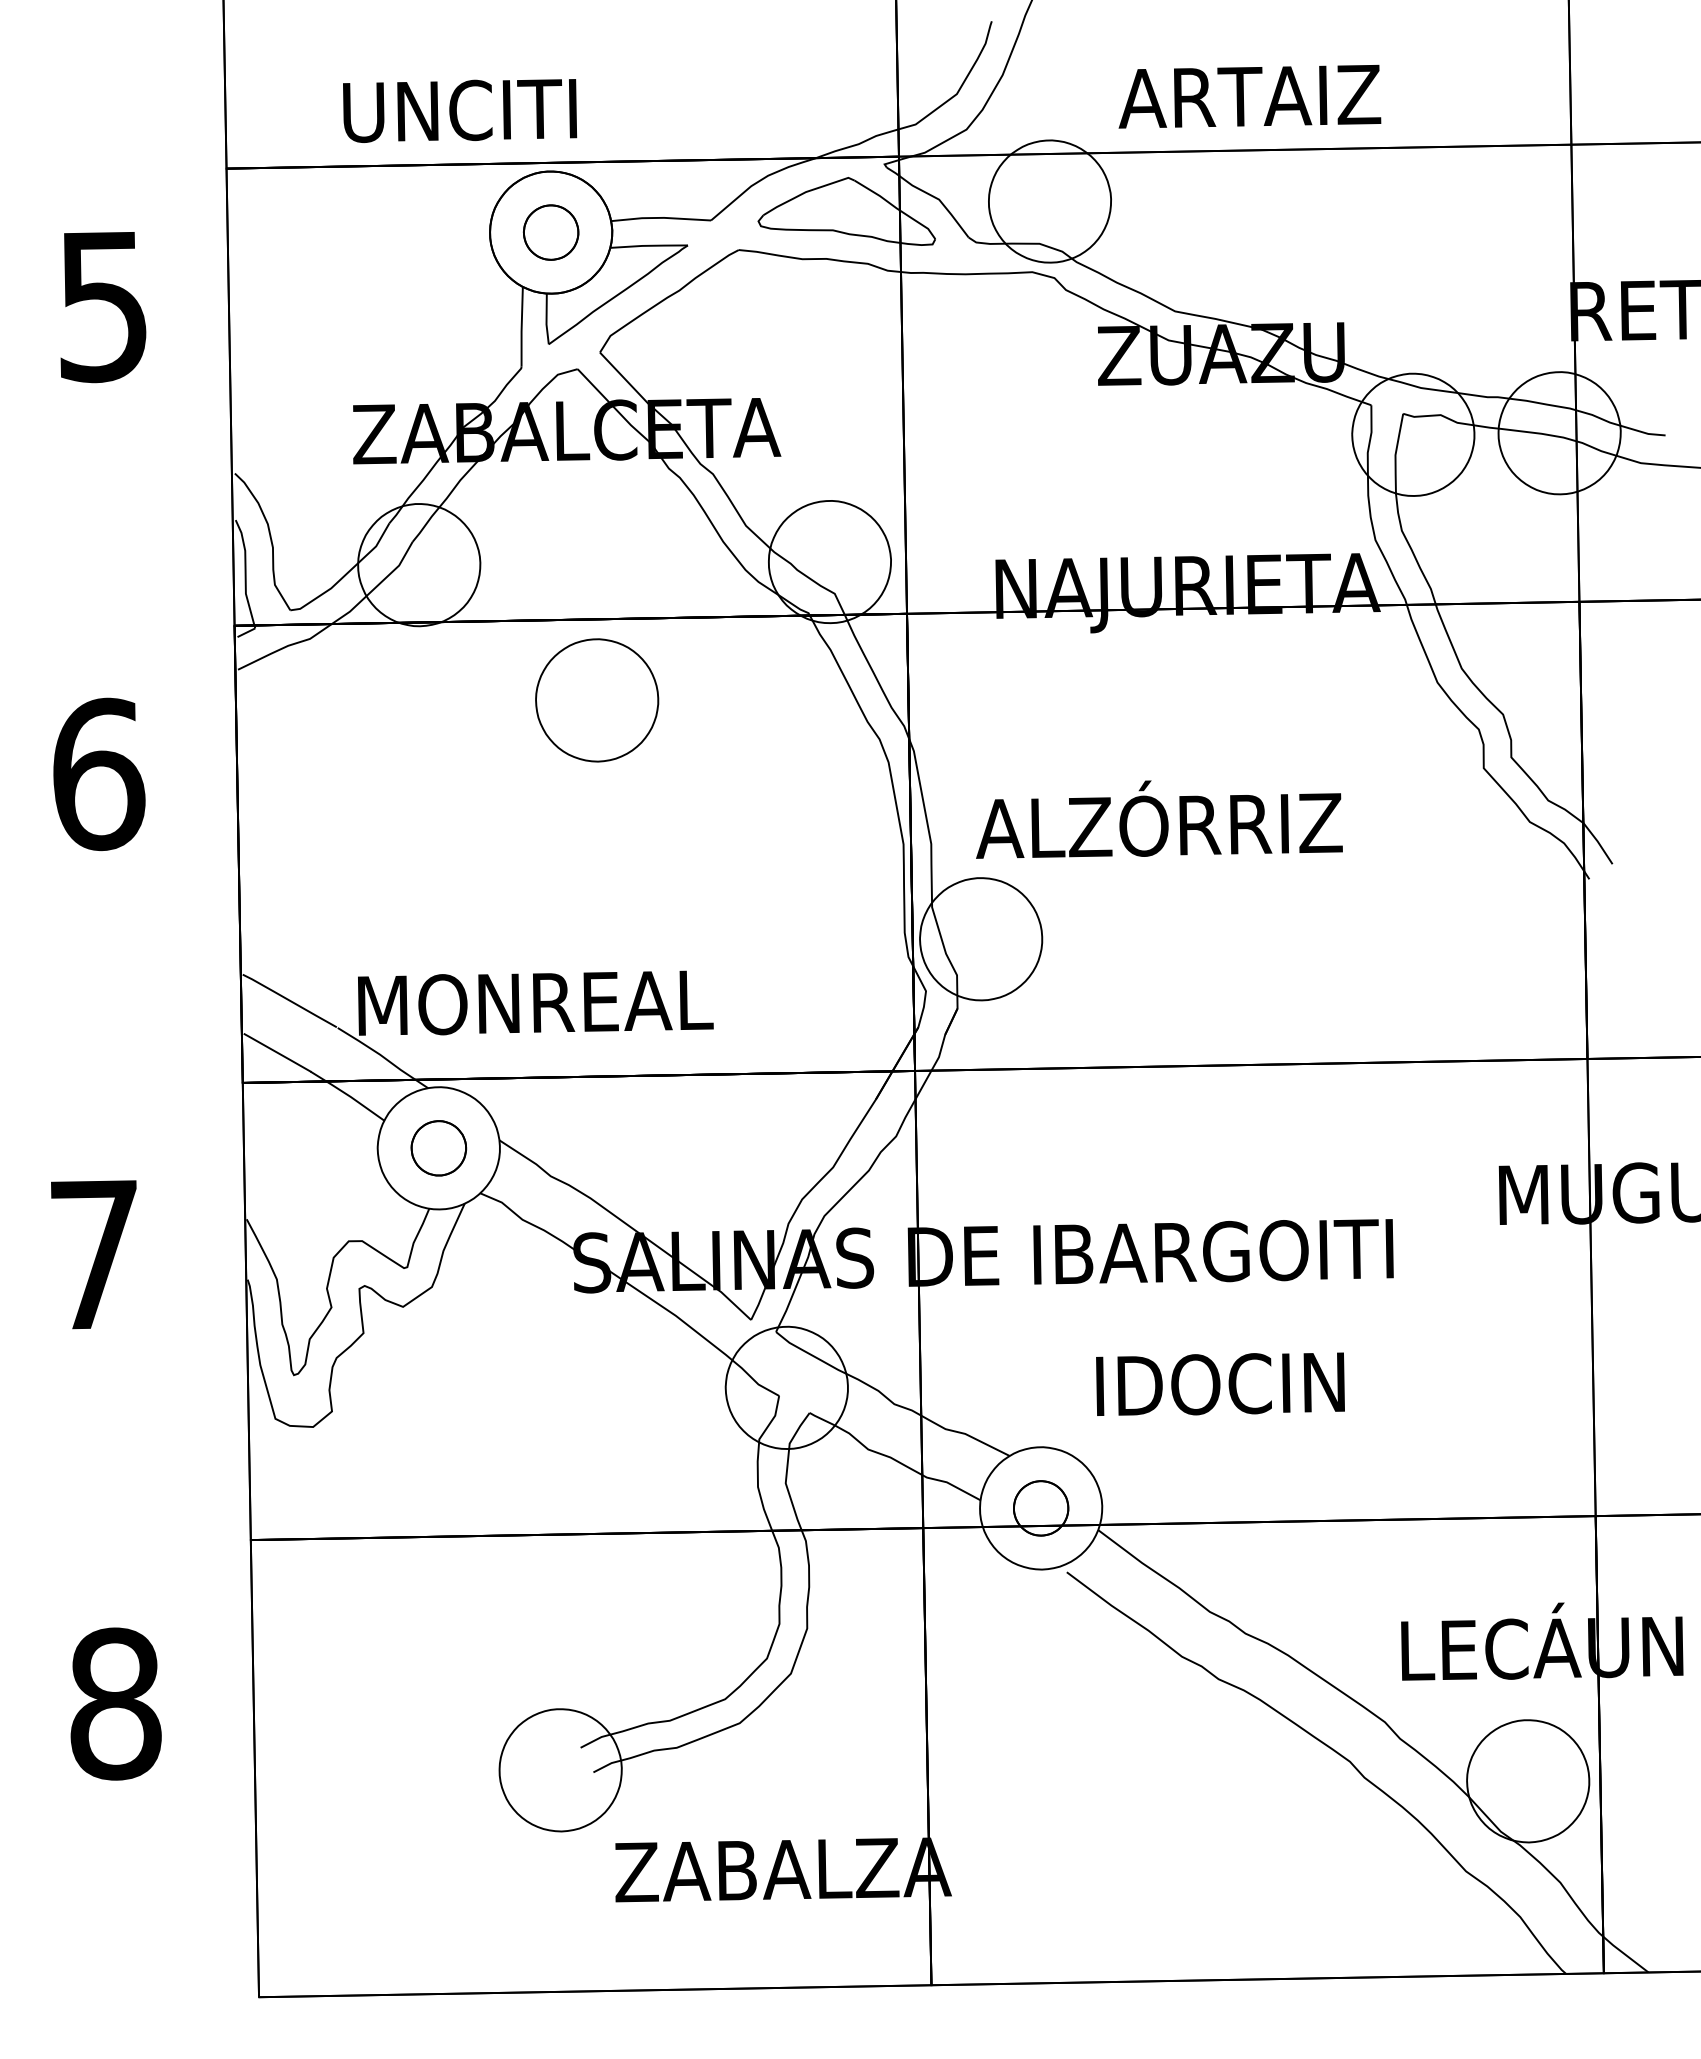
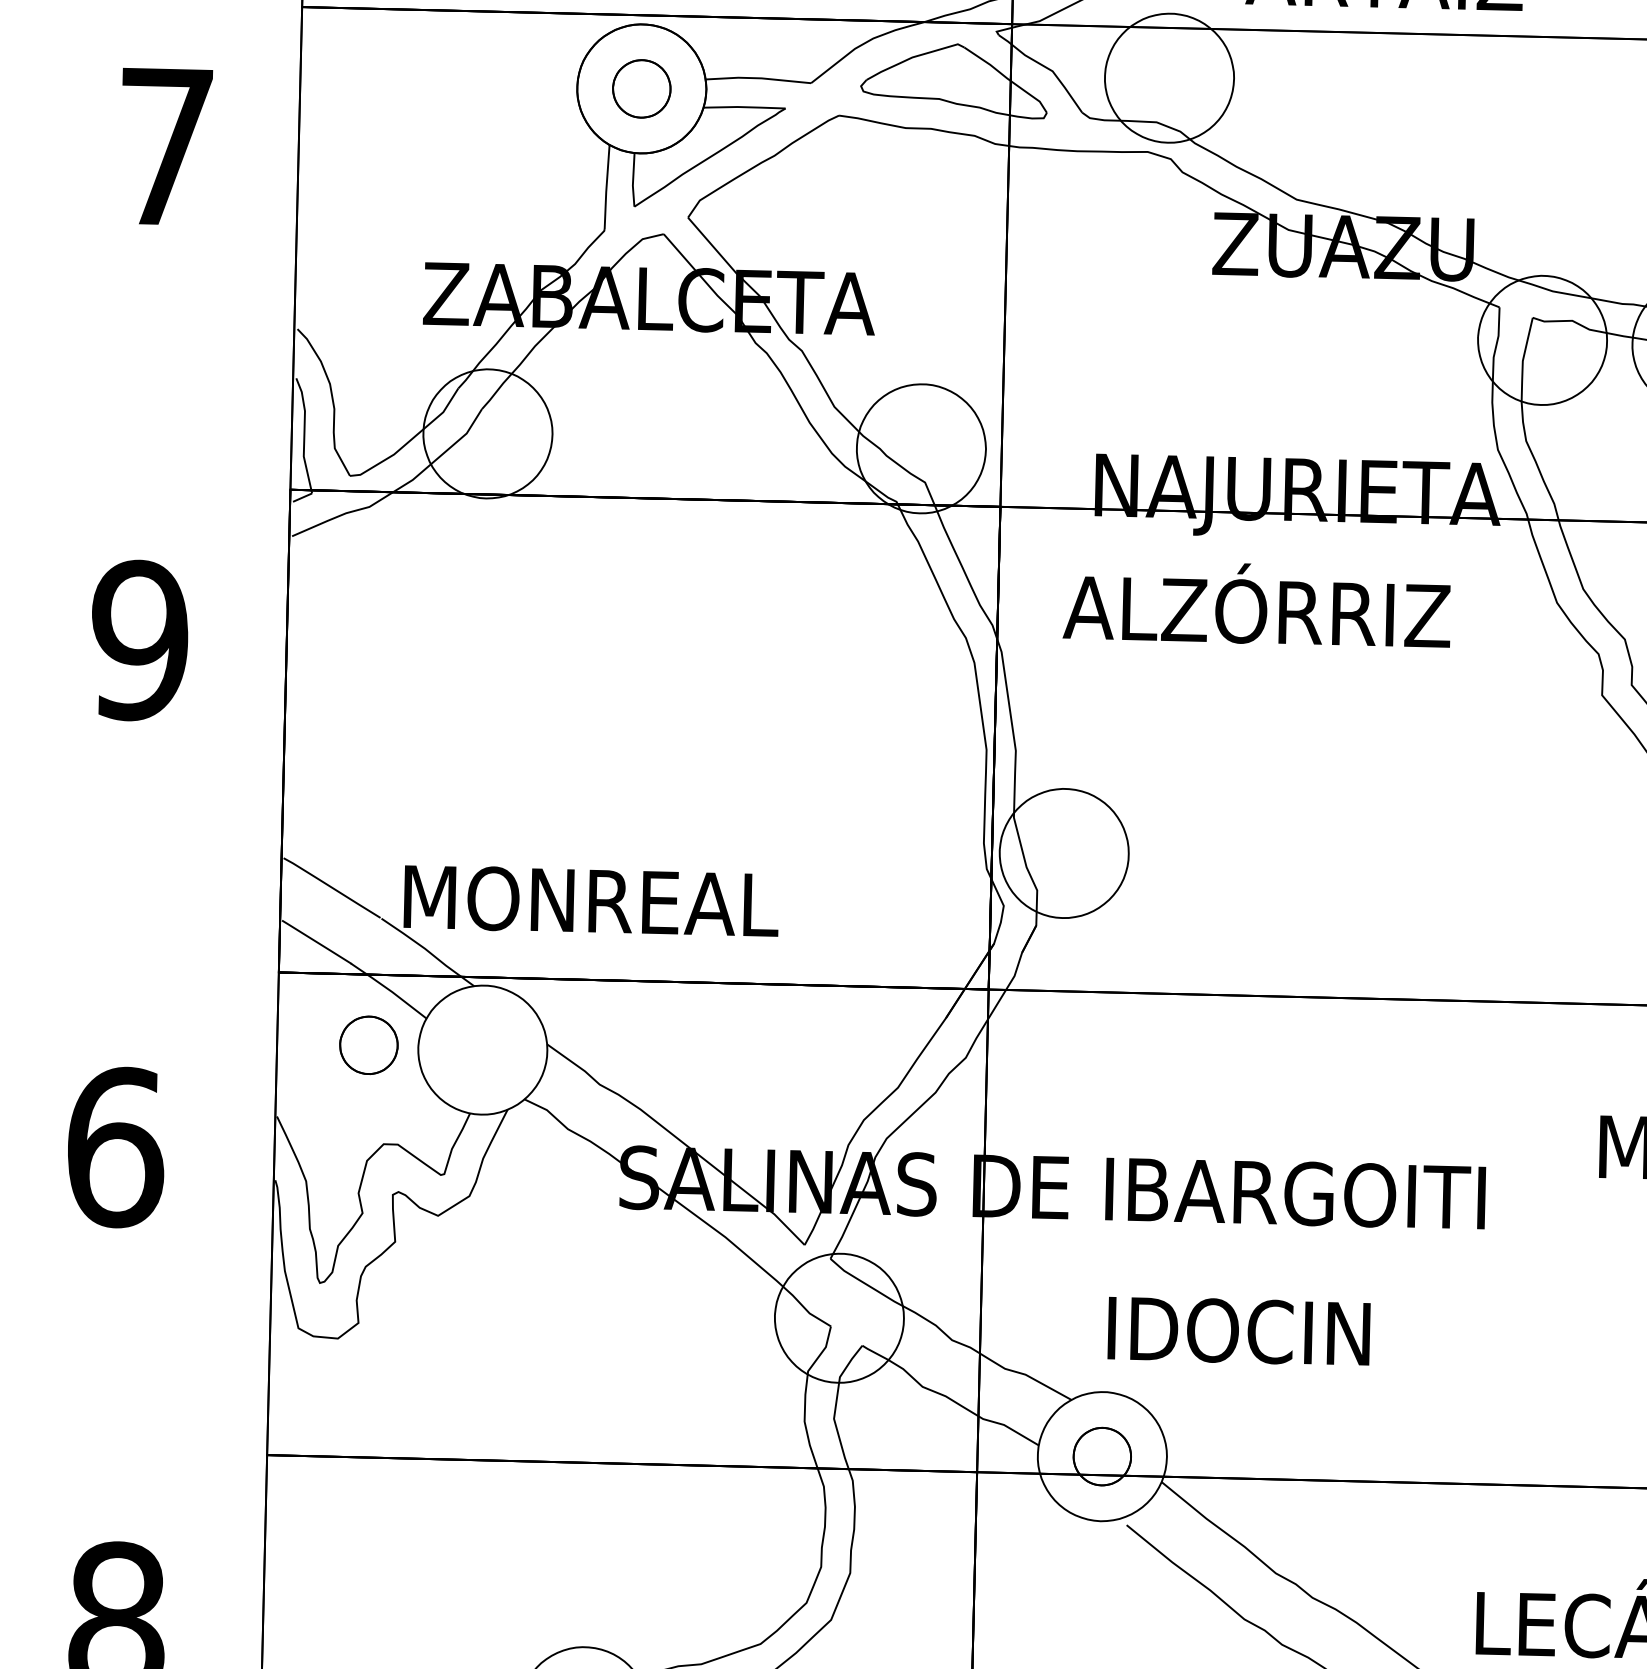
text: (102, 307) -> (165, 148), 5 -> 7
part: (597, 700) -> (670, 584), removed
text: (98, 774) -> (140, 640), 6 -> 9
text: (1159, 819) -> (1257, 605), moved
part: (438, 1148) -> (368, 1045), moved
text: (96, 1254) -> (116, 1146), 7 -> 6
text: (1220, 1383) -> (1239, 1330), moved

